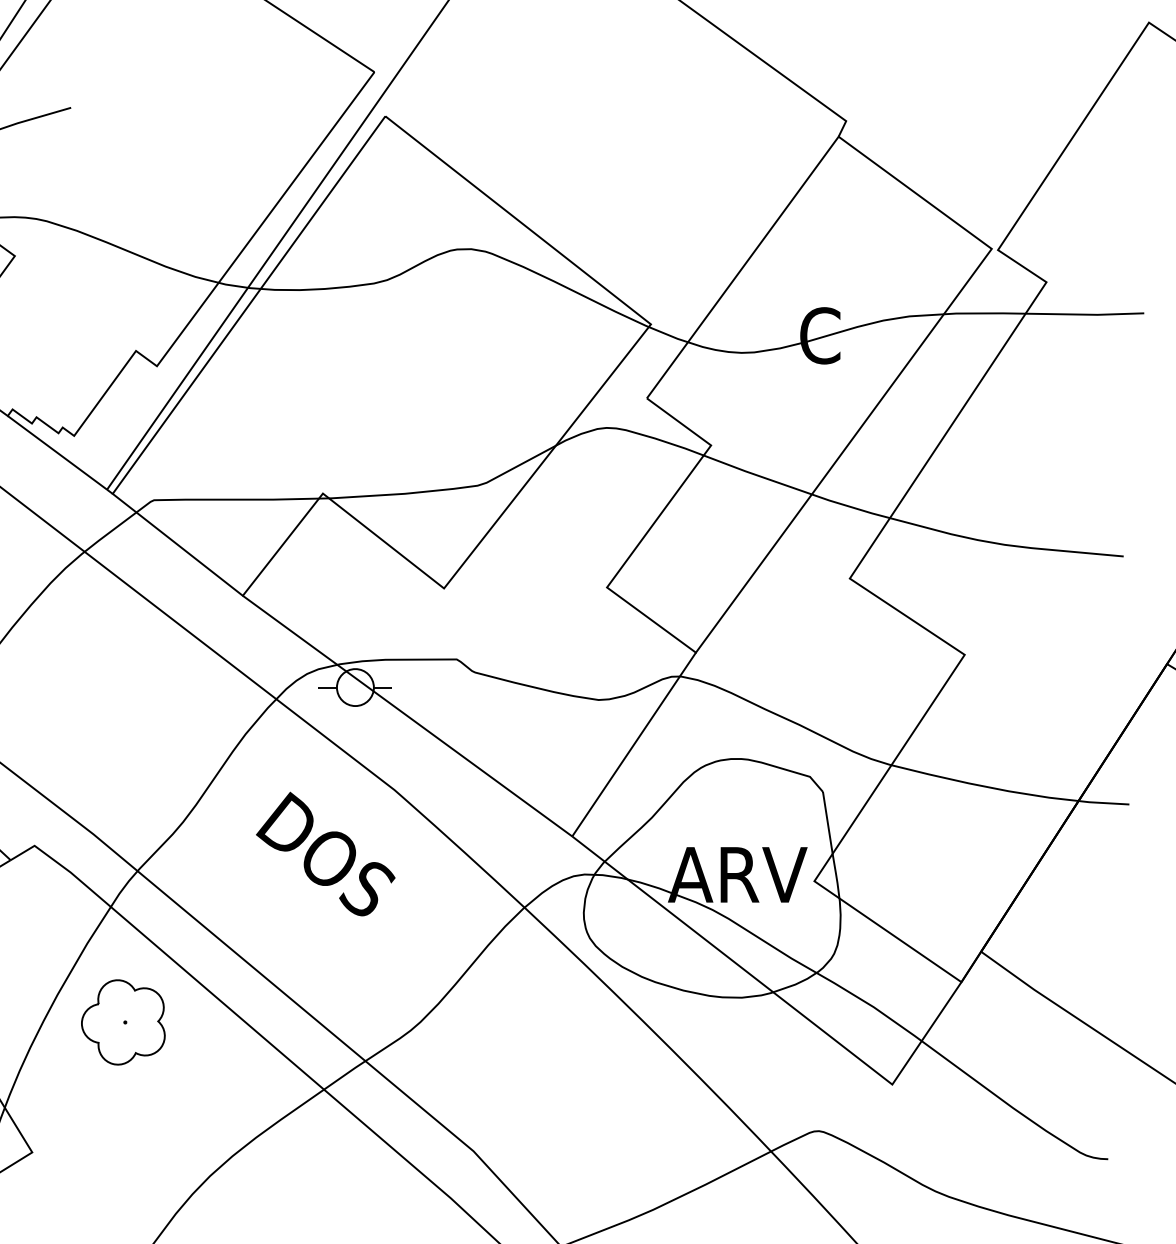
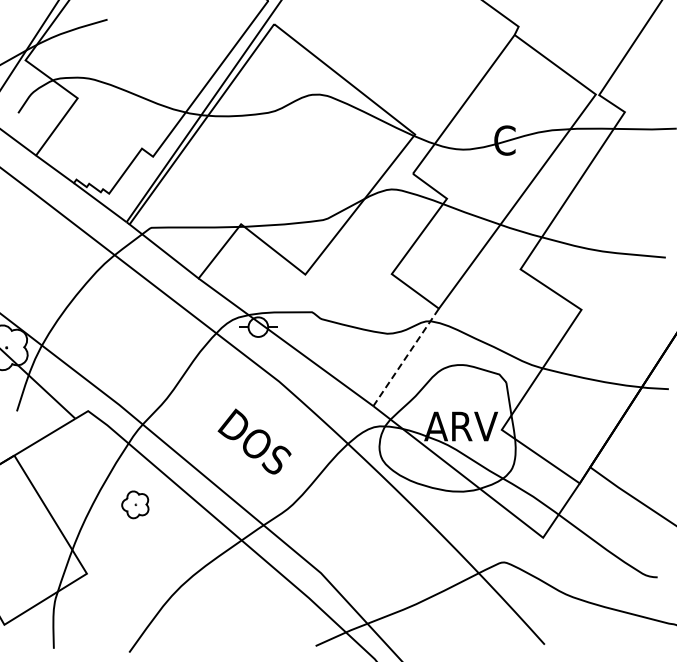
line: (634, 744) -> (406, 357), solid -> dashed
text: (325, 854) -> (254, 441), moved
part: (123, 1021) -> (135, 504), size x0.6

